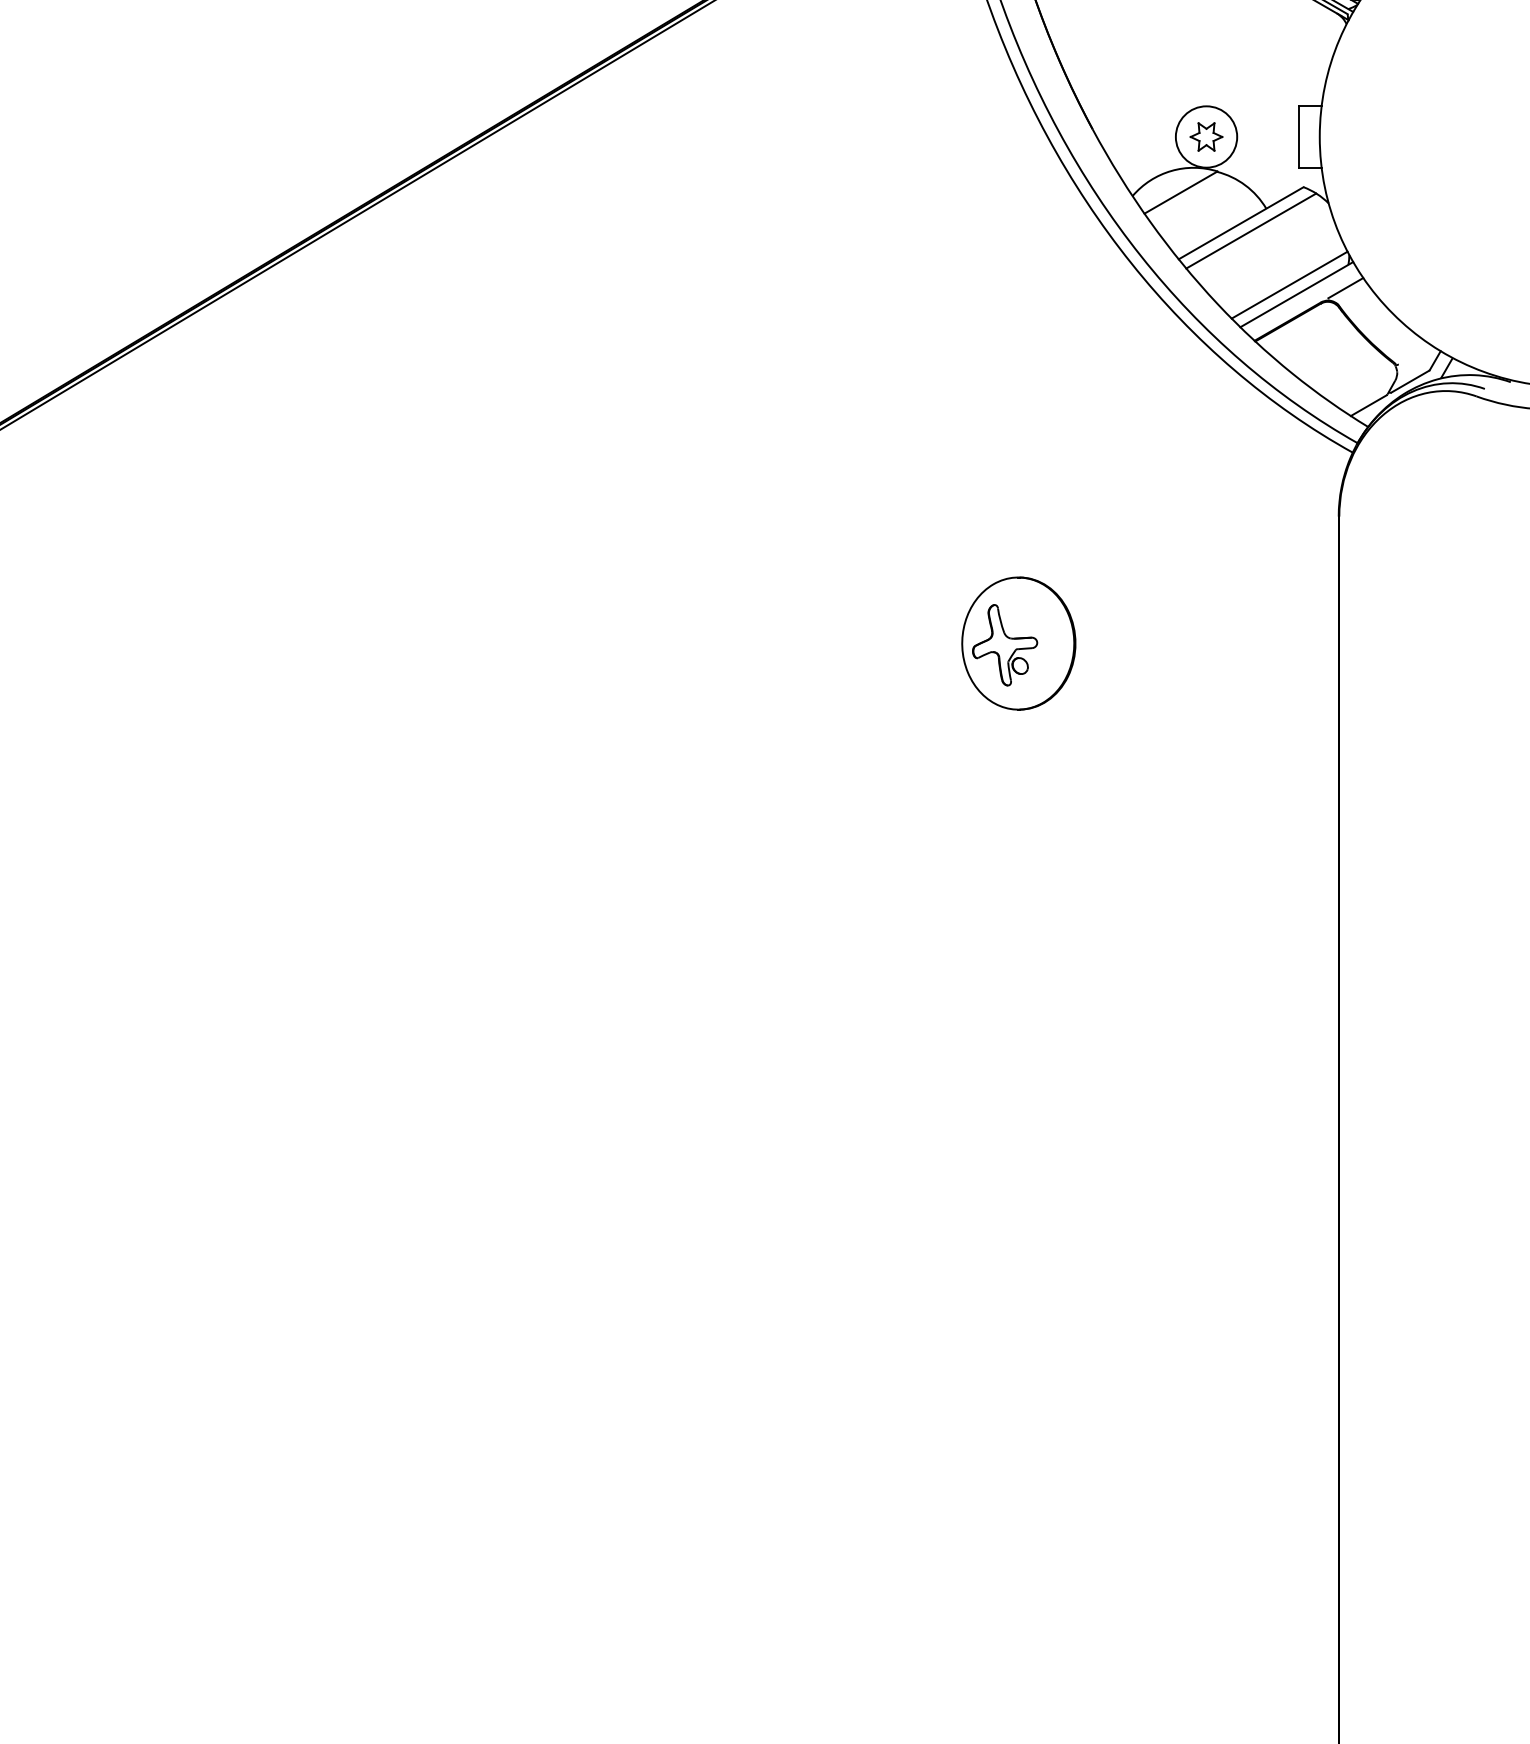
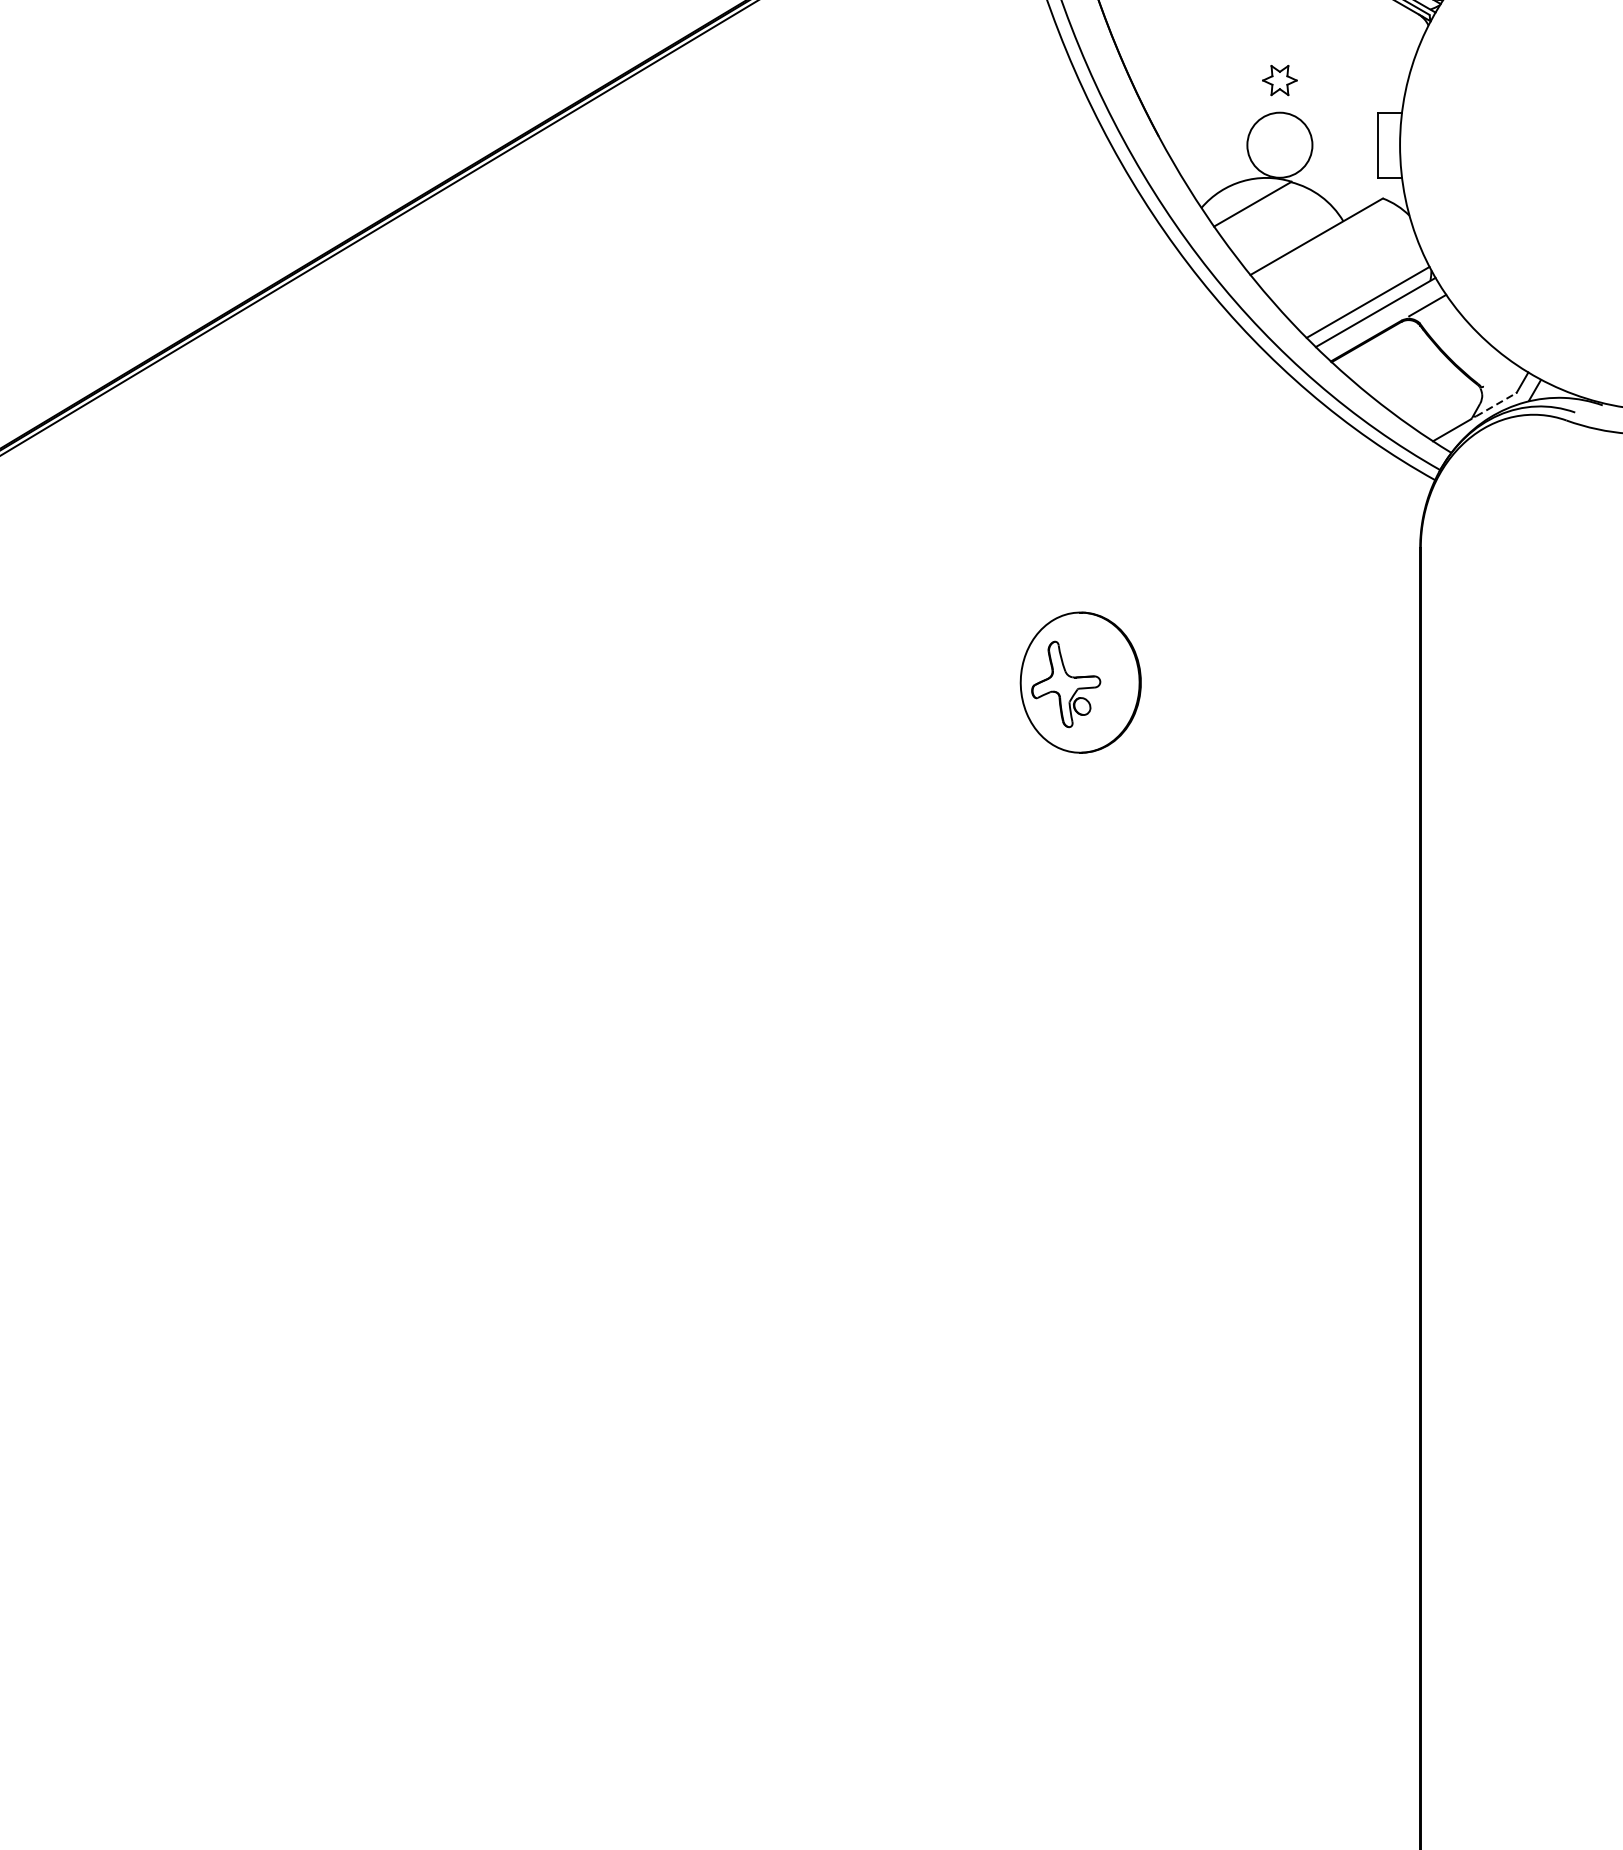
part: (1206, 136) -> (1279, 79), moved
line: (1251, 230) -> (1327, 244), removed
line: (1410, 381) -> (1496, 404), solid -> dashed

